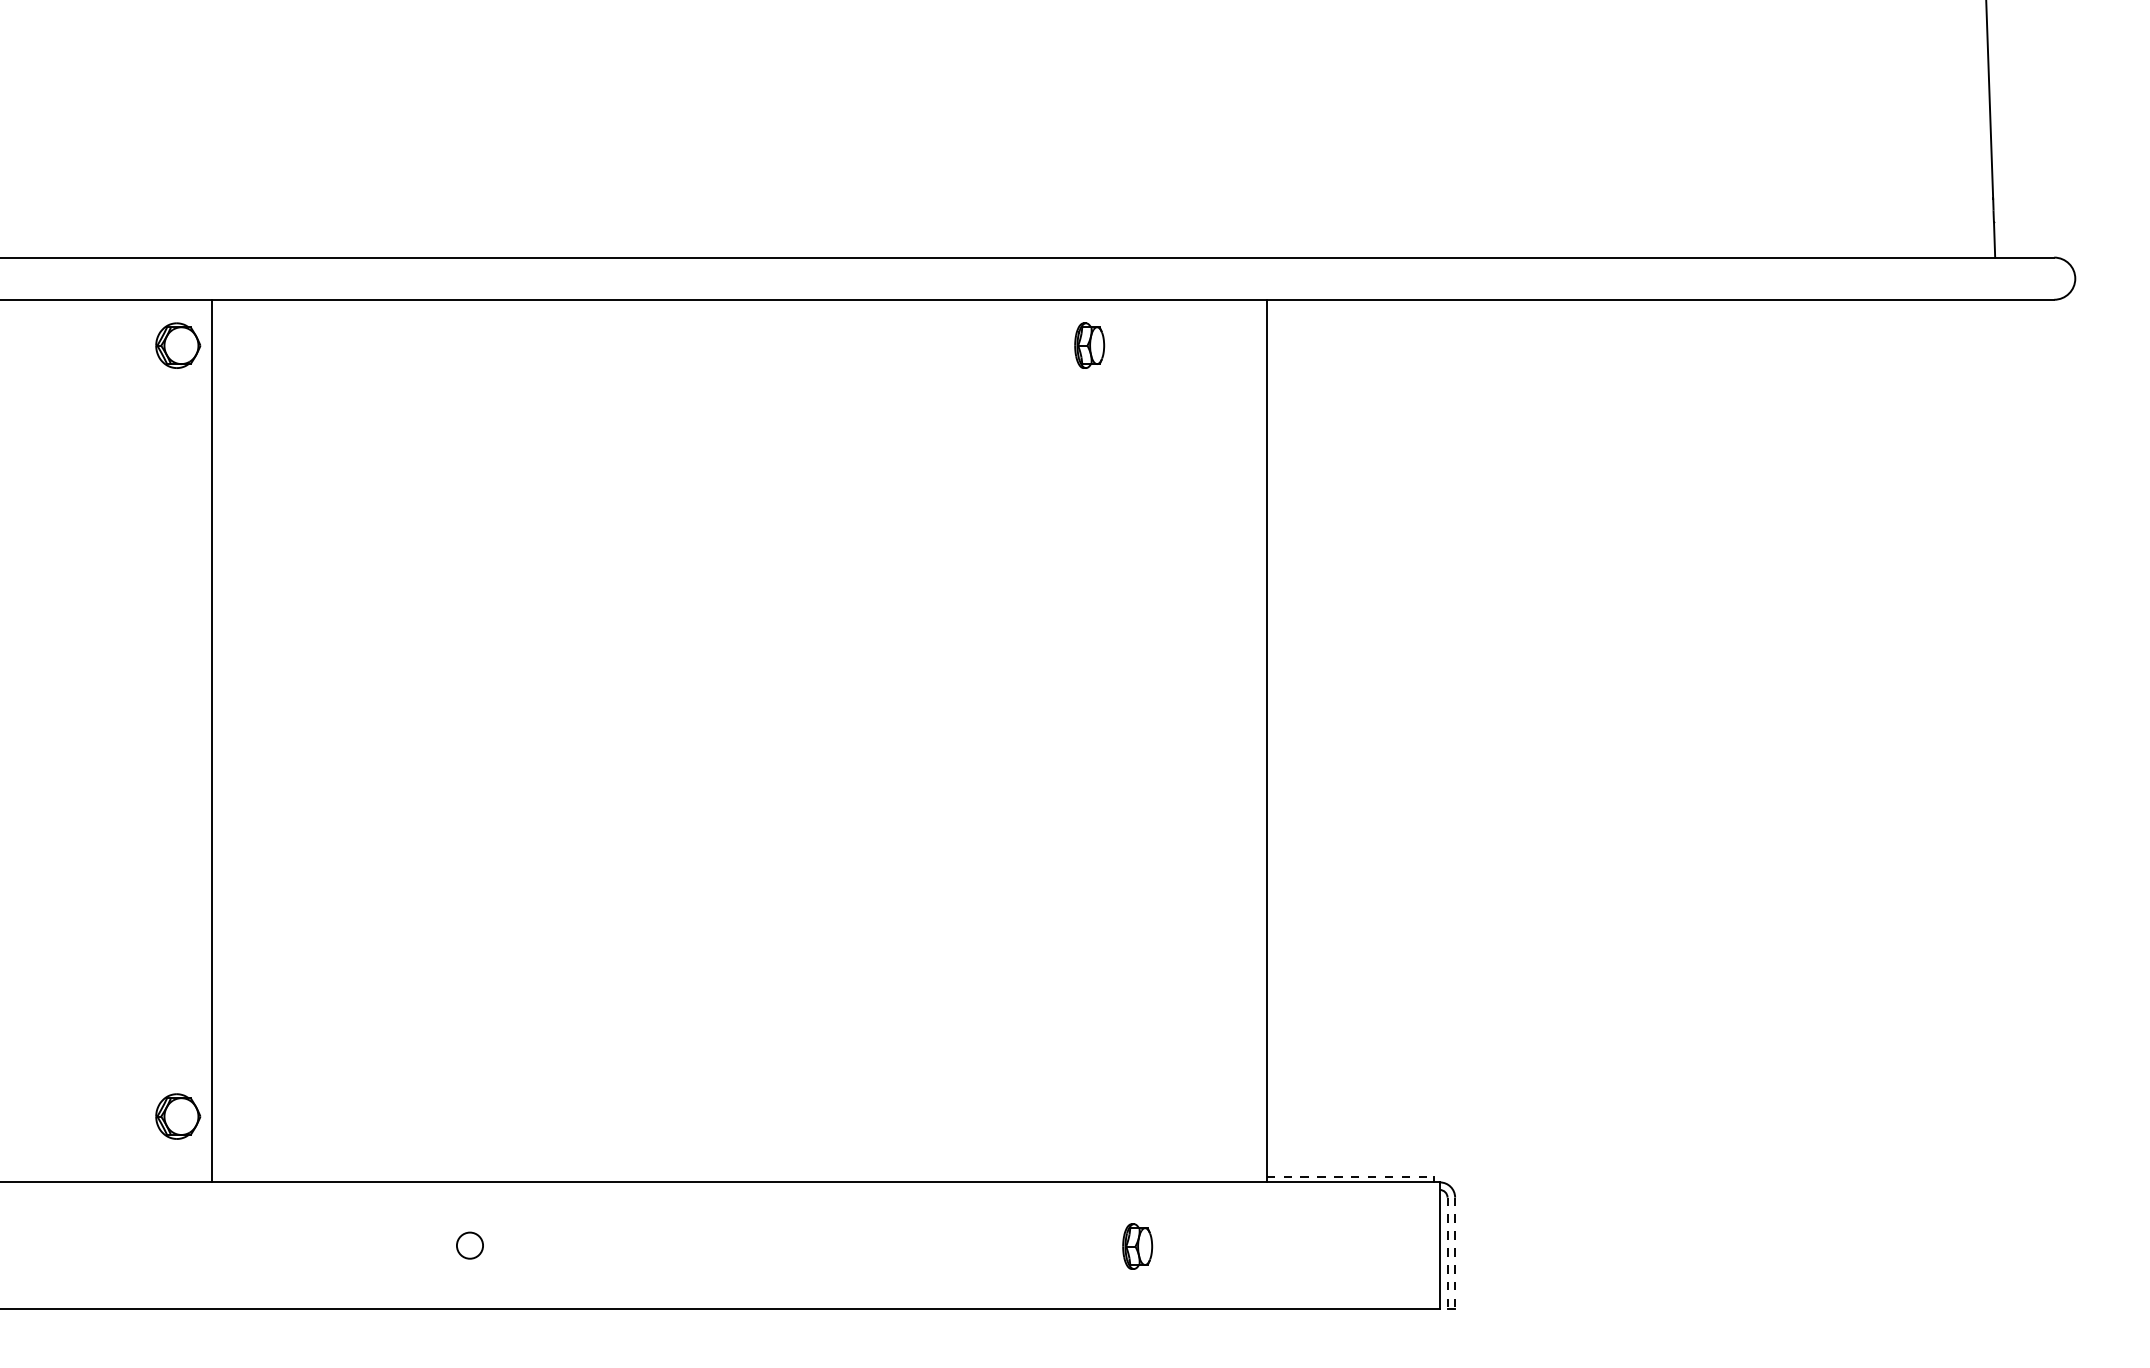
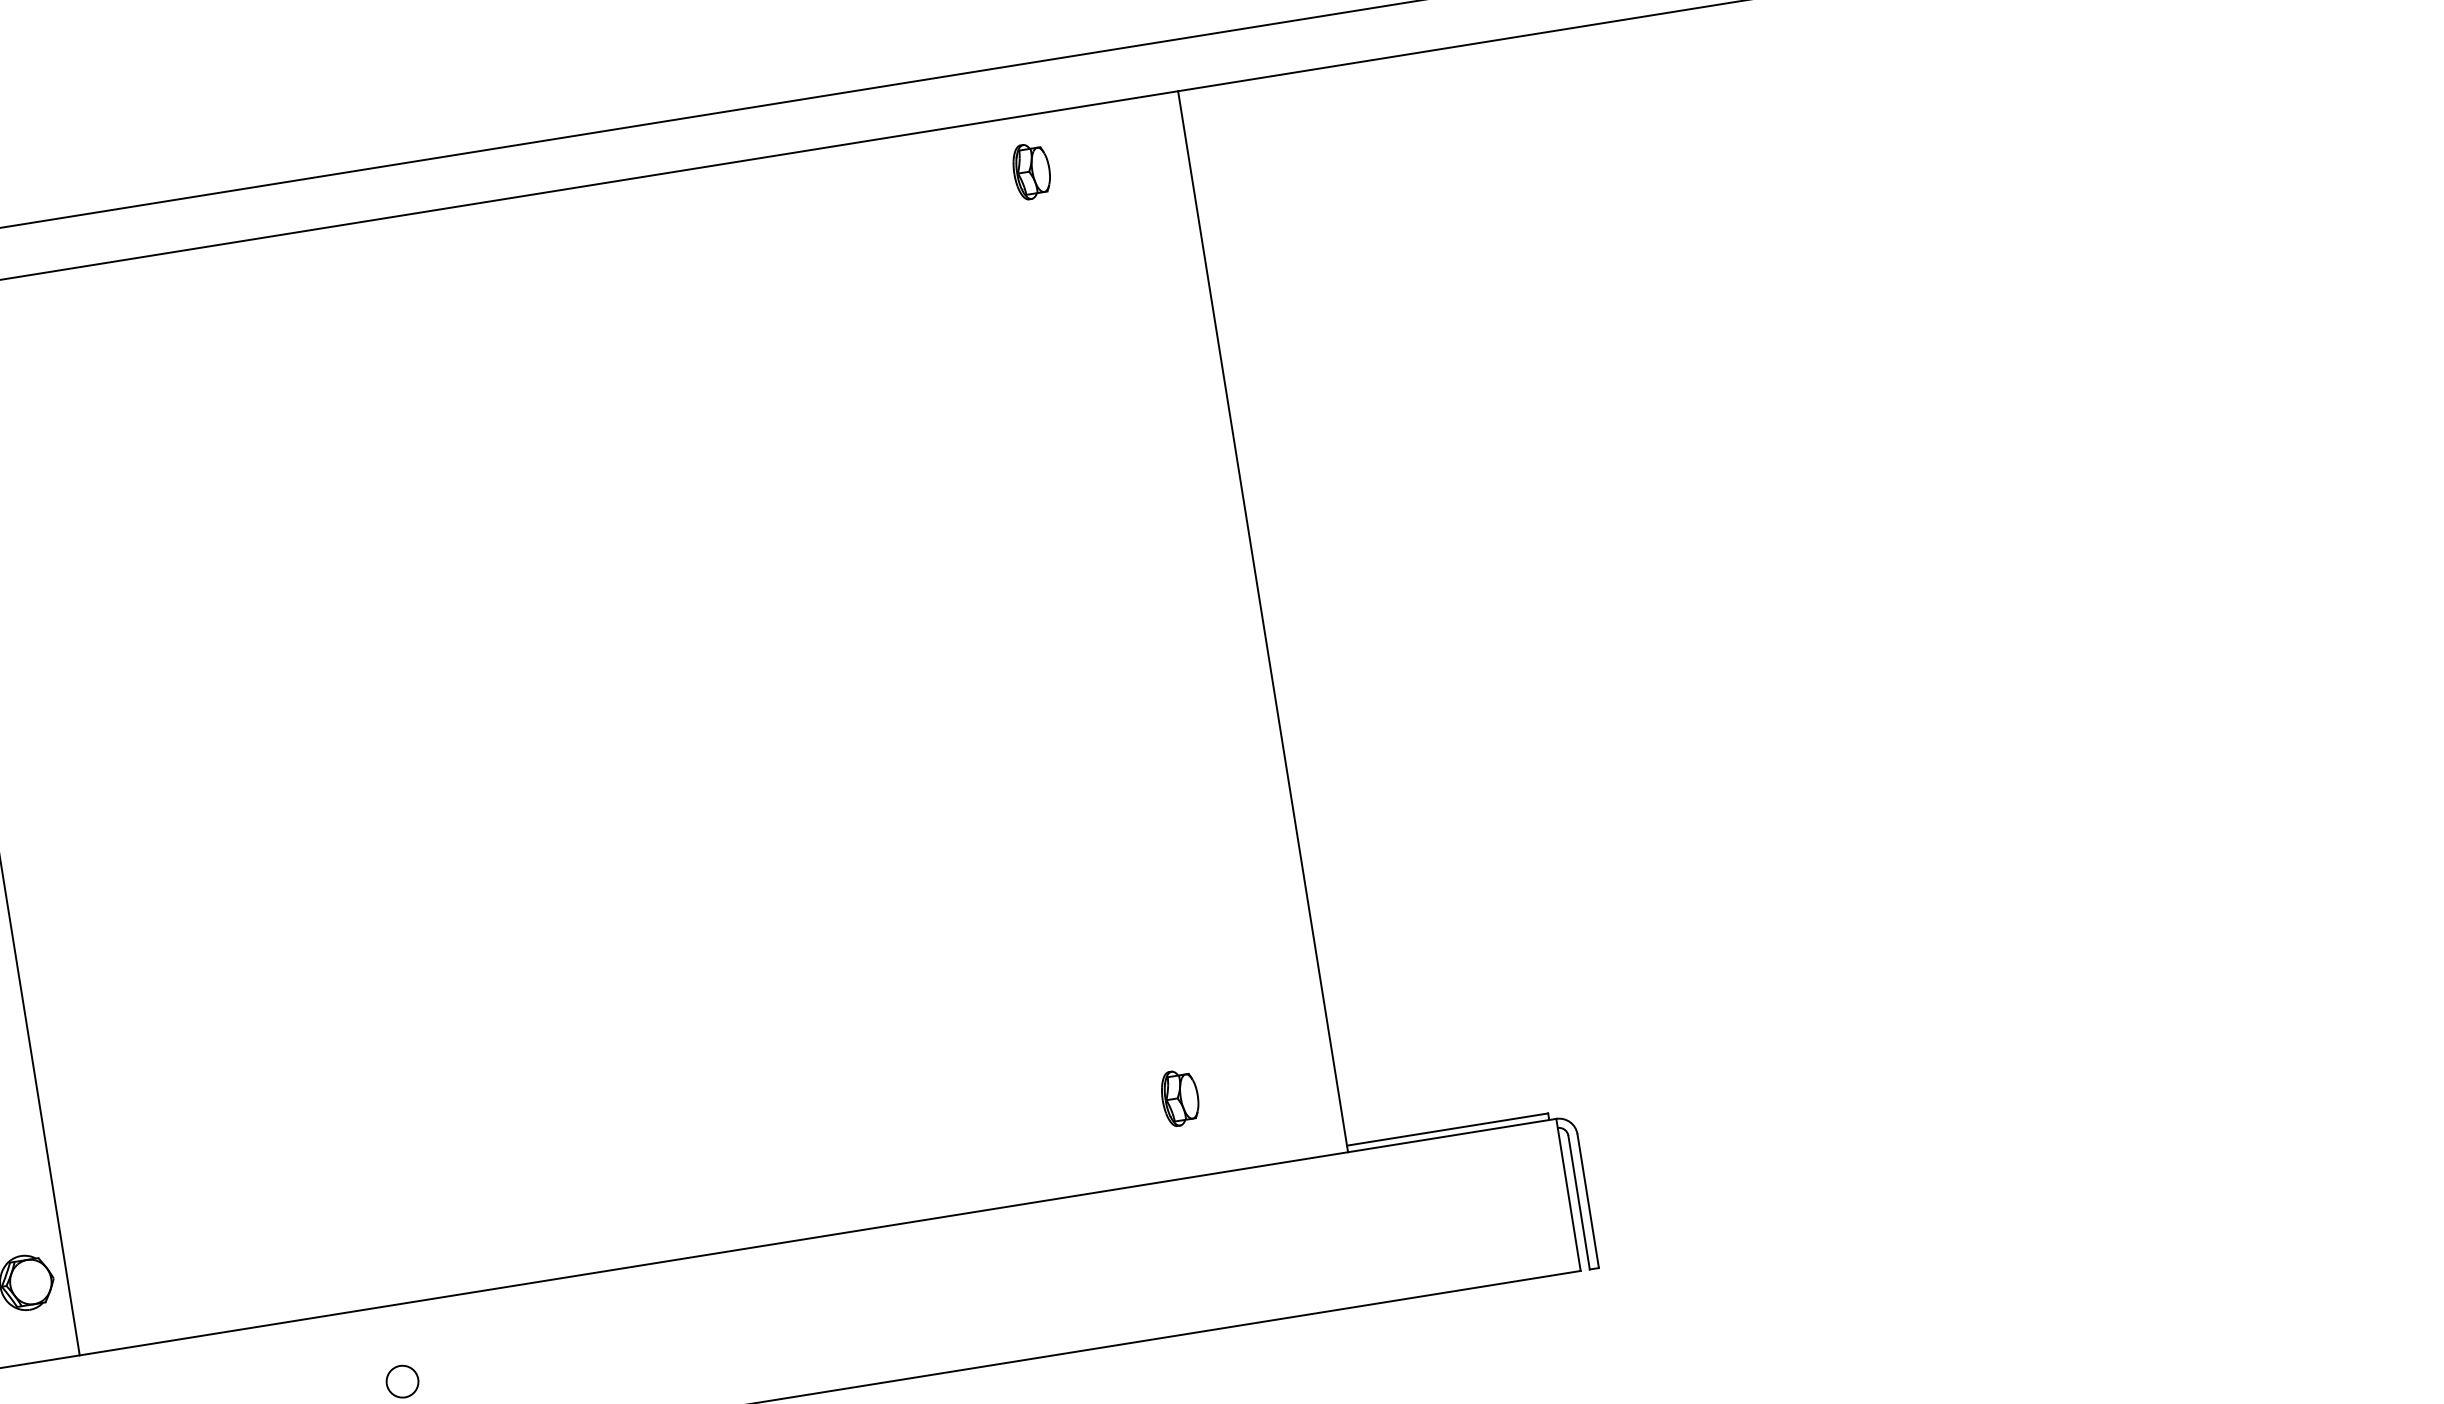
part: (1089, 345) -> (1031, 171), moved
line: (1350, 1176) -> (1447, 1129), dashed -> solid
part: (1137, 1246) -> (1180, 1097), moved
line: (1447, 1253) -> (1579, 1202), dashed -> solid
line: (1455, 1253) -> (1588, 1201), dashed -> solid

